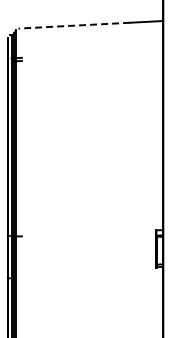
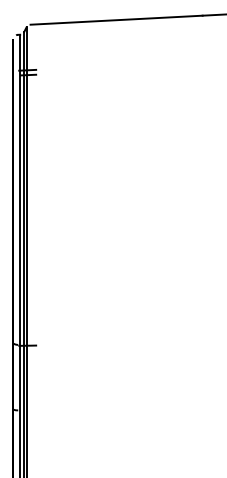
line: (74, 25) -> (116, 19), dashed -> solid

